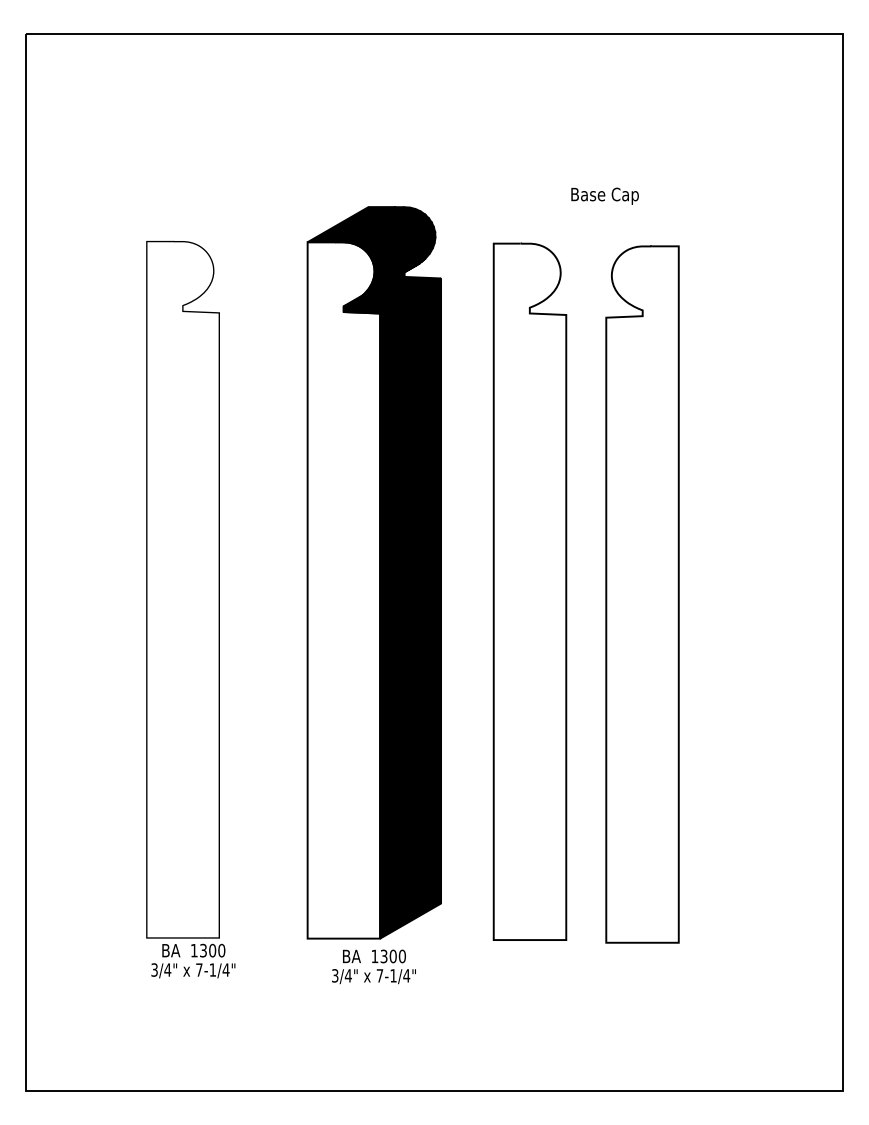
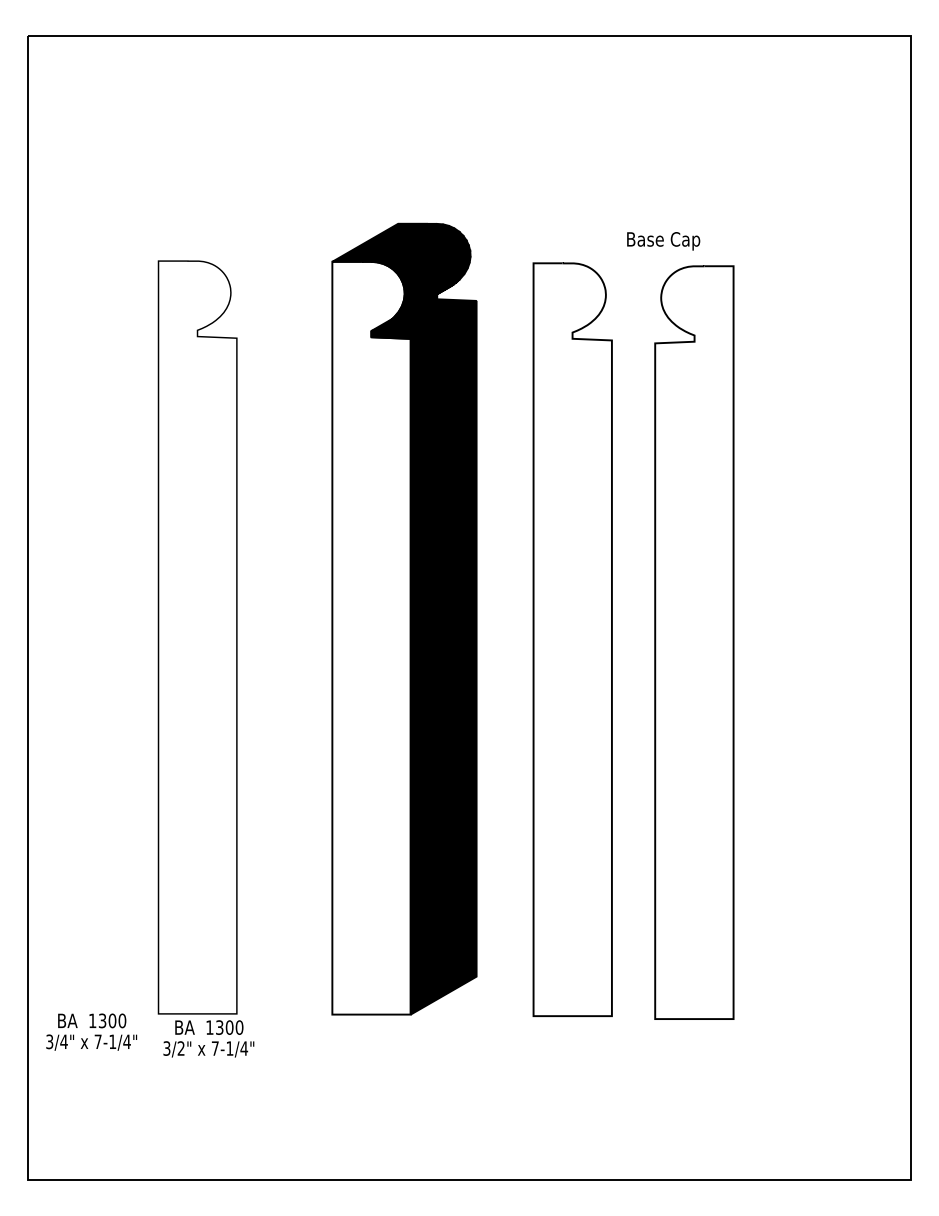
text: (604, 195) -> (662, 240), moved
text: (373, 966) -> (91, 1031), moved
text: (167, 969) -> (180, 1047), 3/4" -> 3/2"

